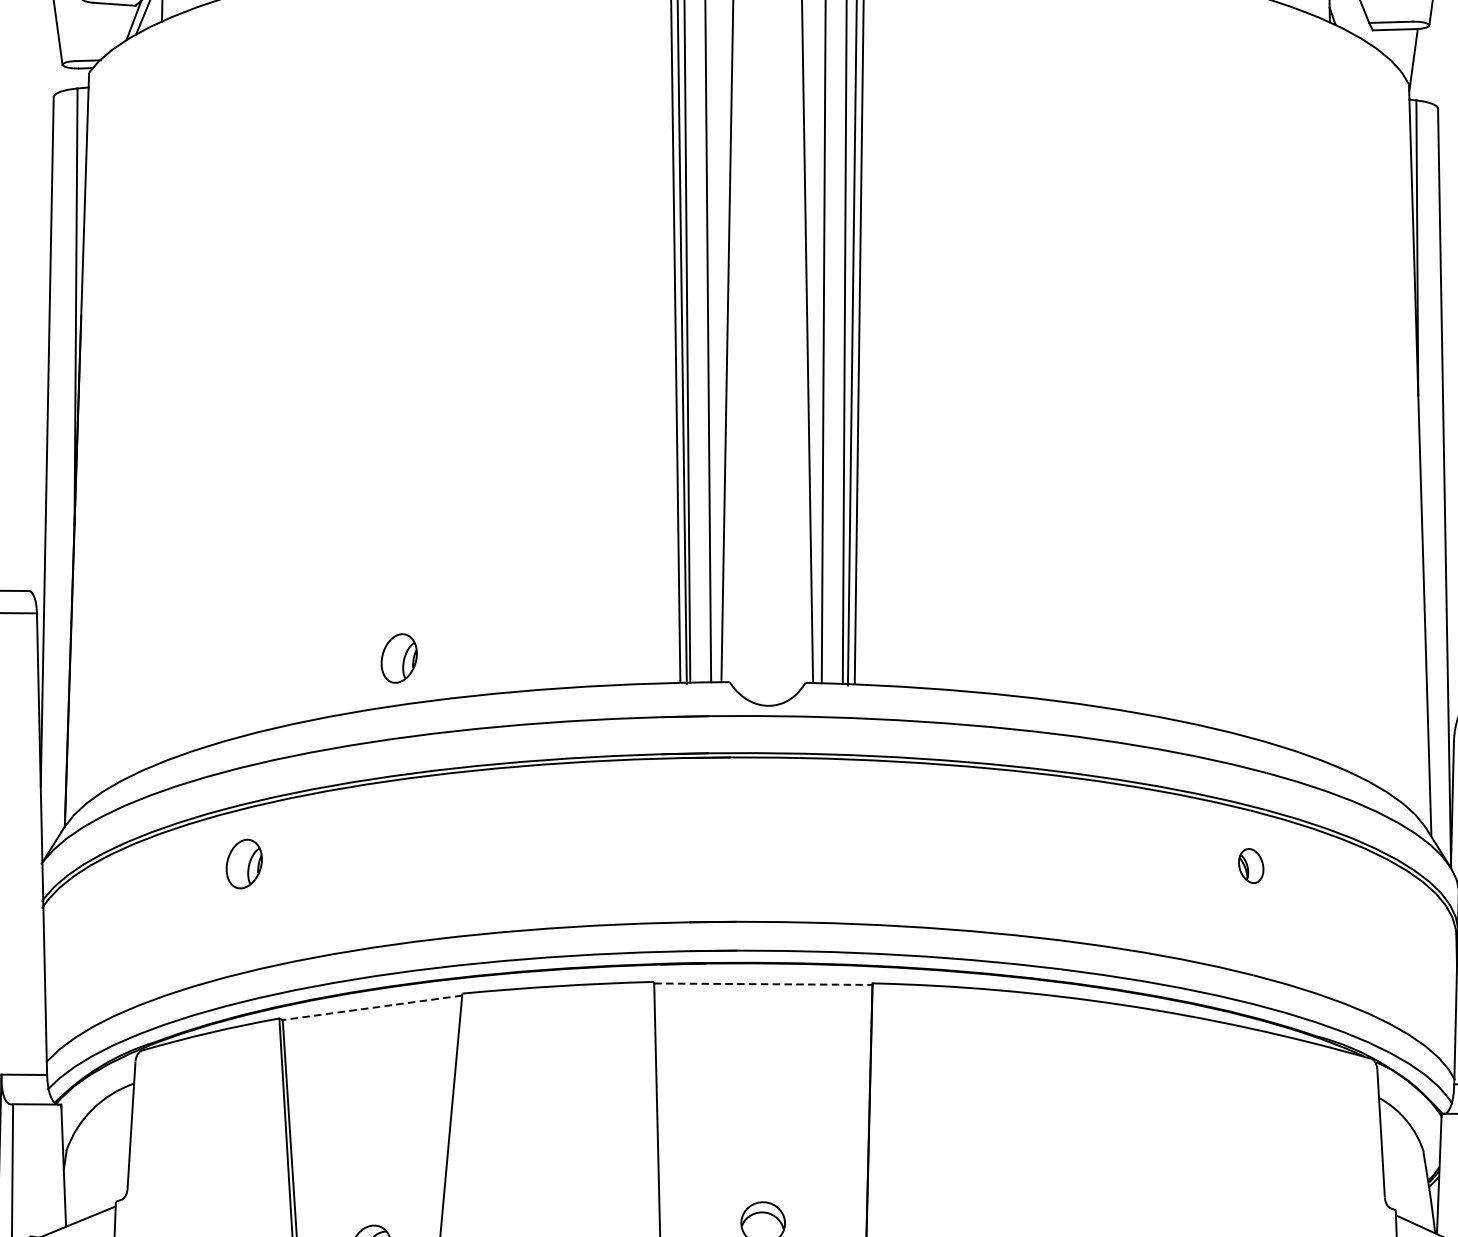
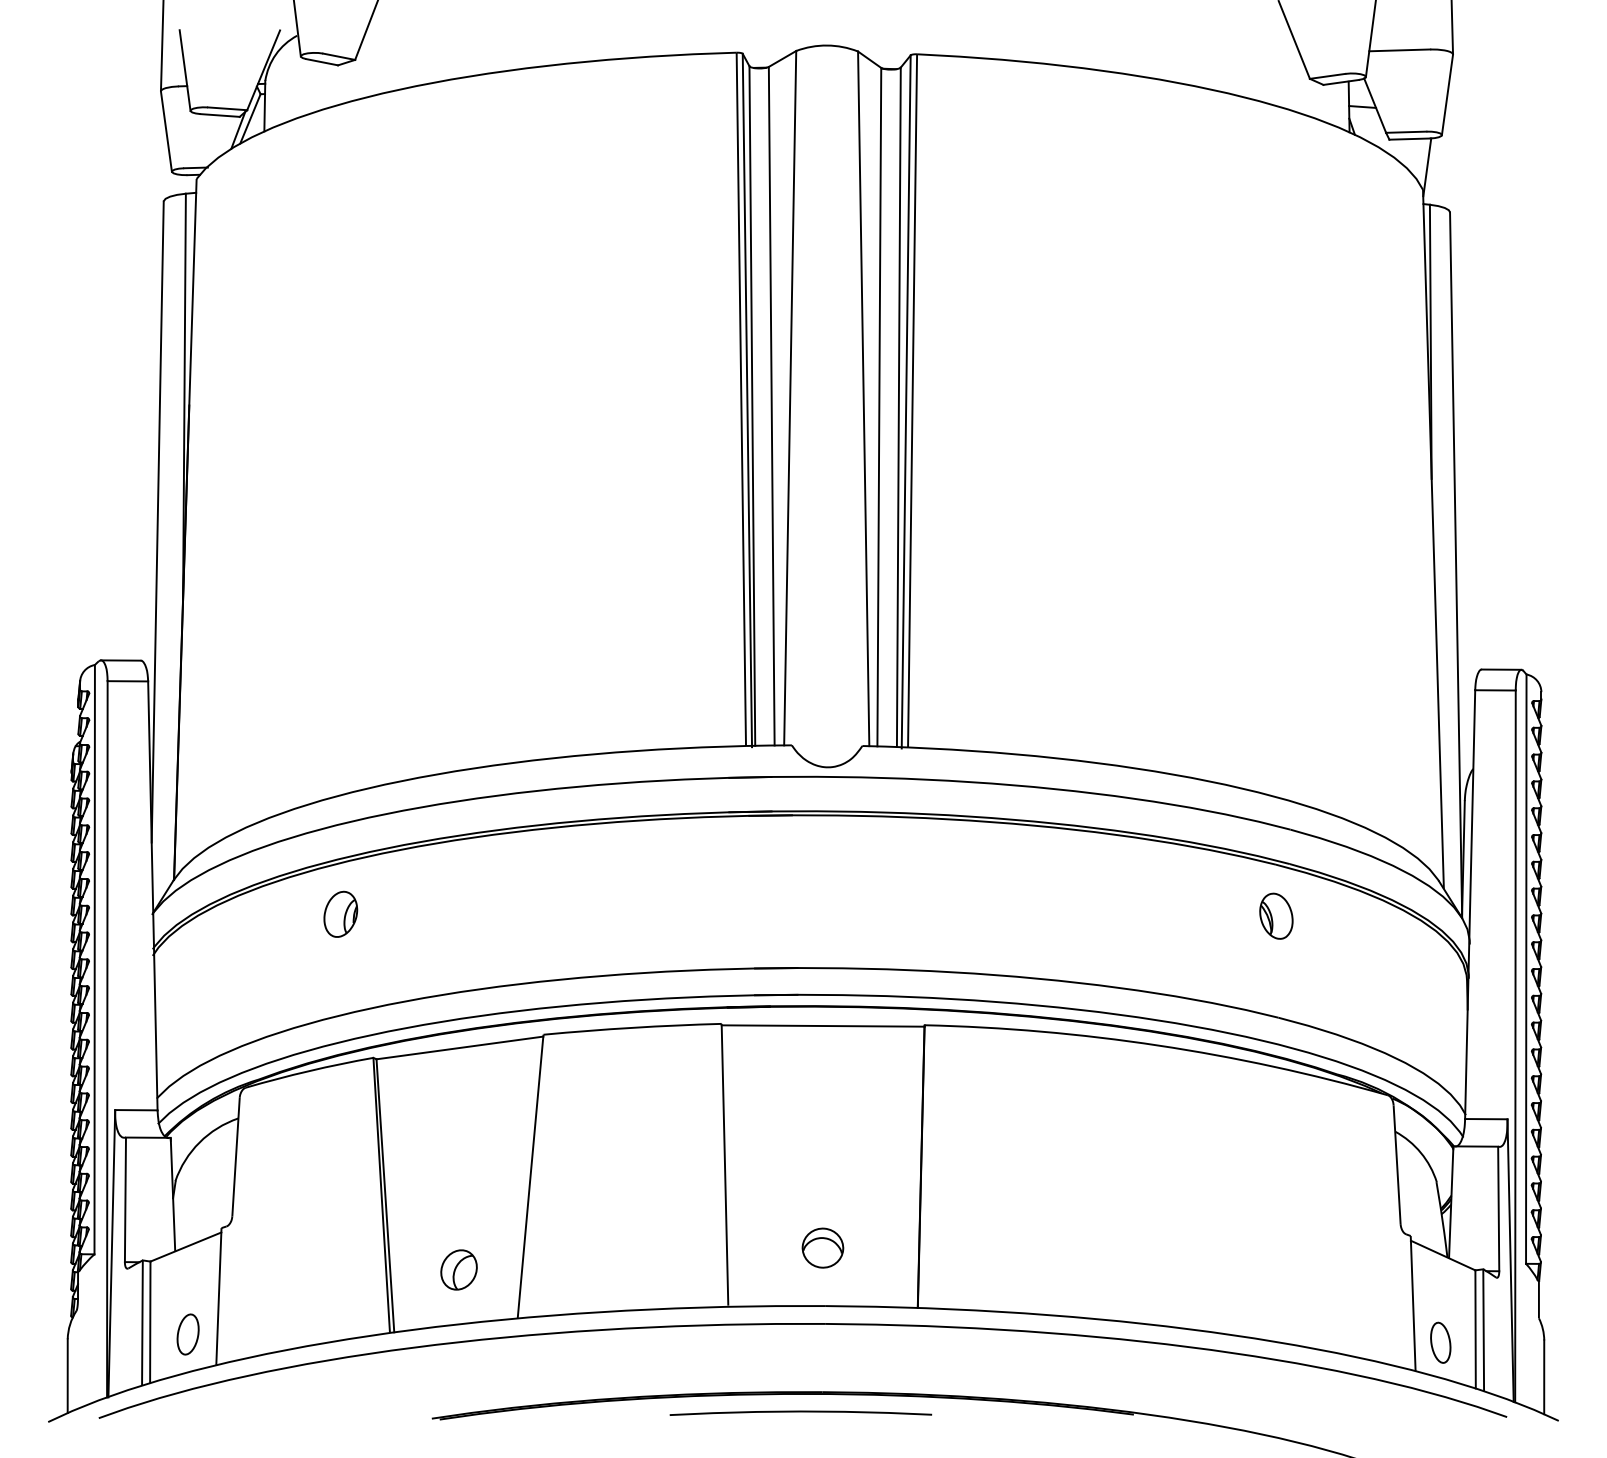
part: (398, 657) -> (484, 722), removed
part: (1251, 865) -> (1276, 915), size x1.43
line: (763, 984) -> (823, 1026), dashed -> solid
line: (372, 1008) -> (459, 1048), dashed -> solid

